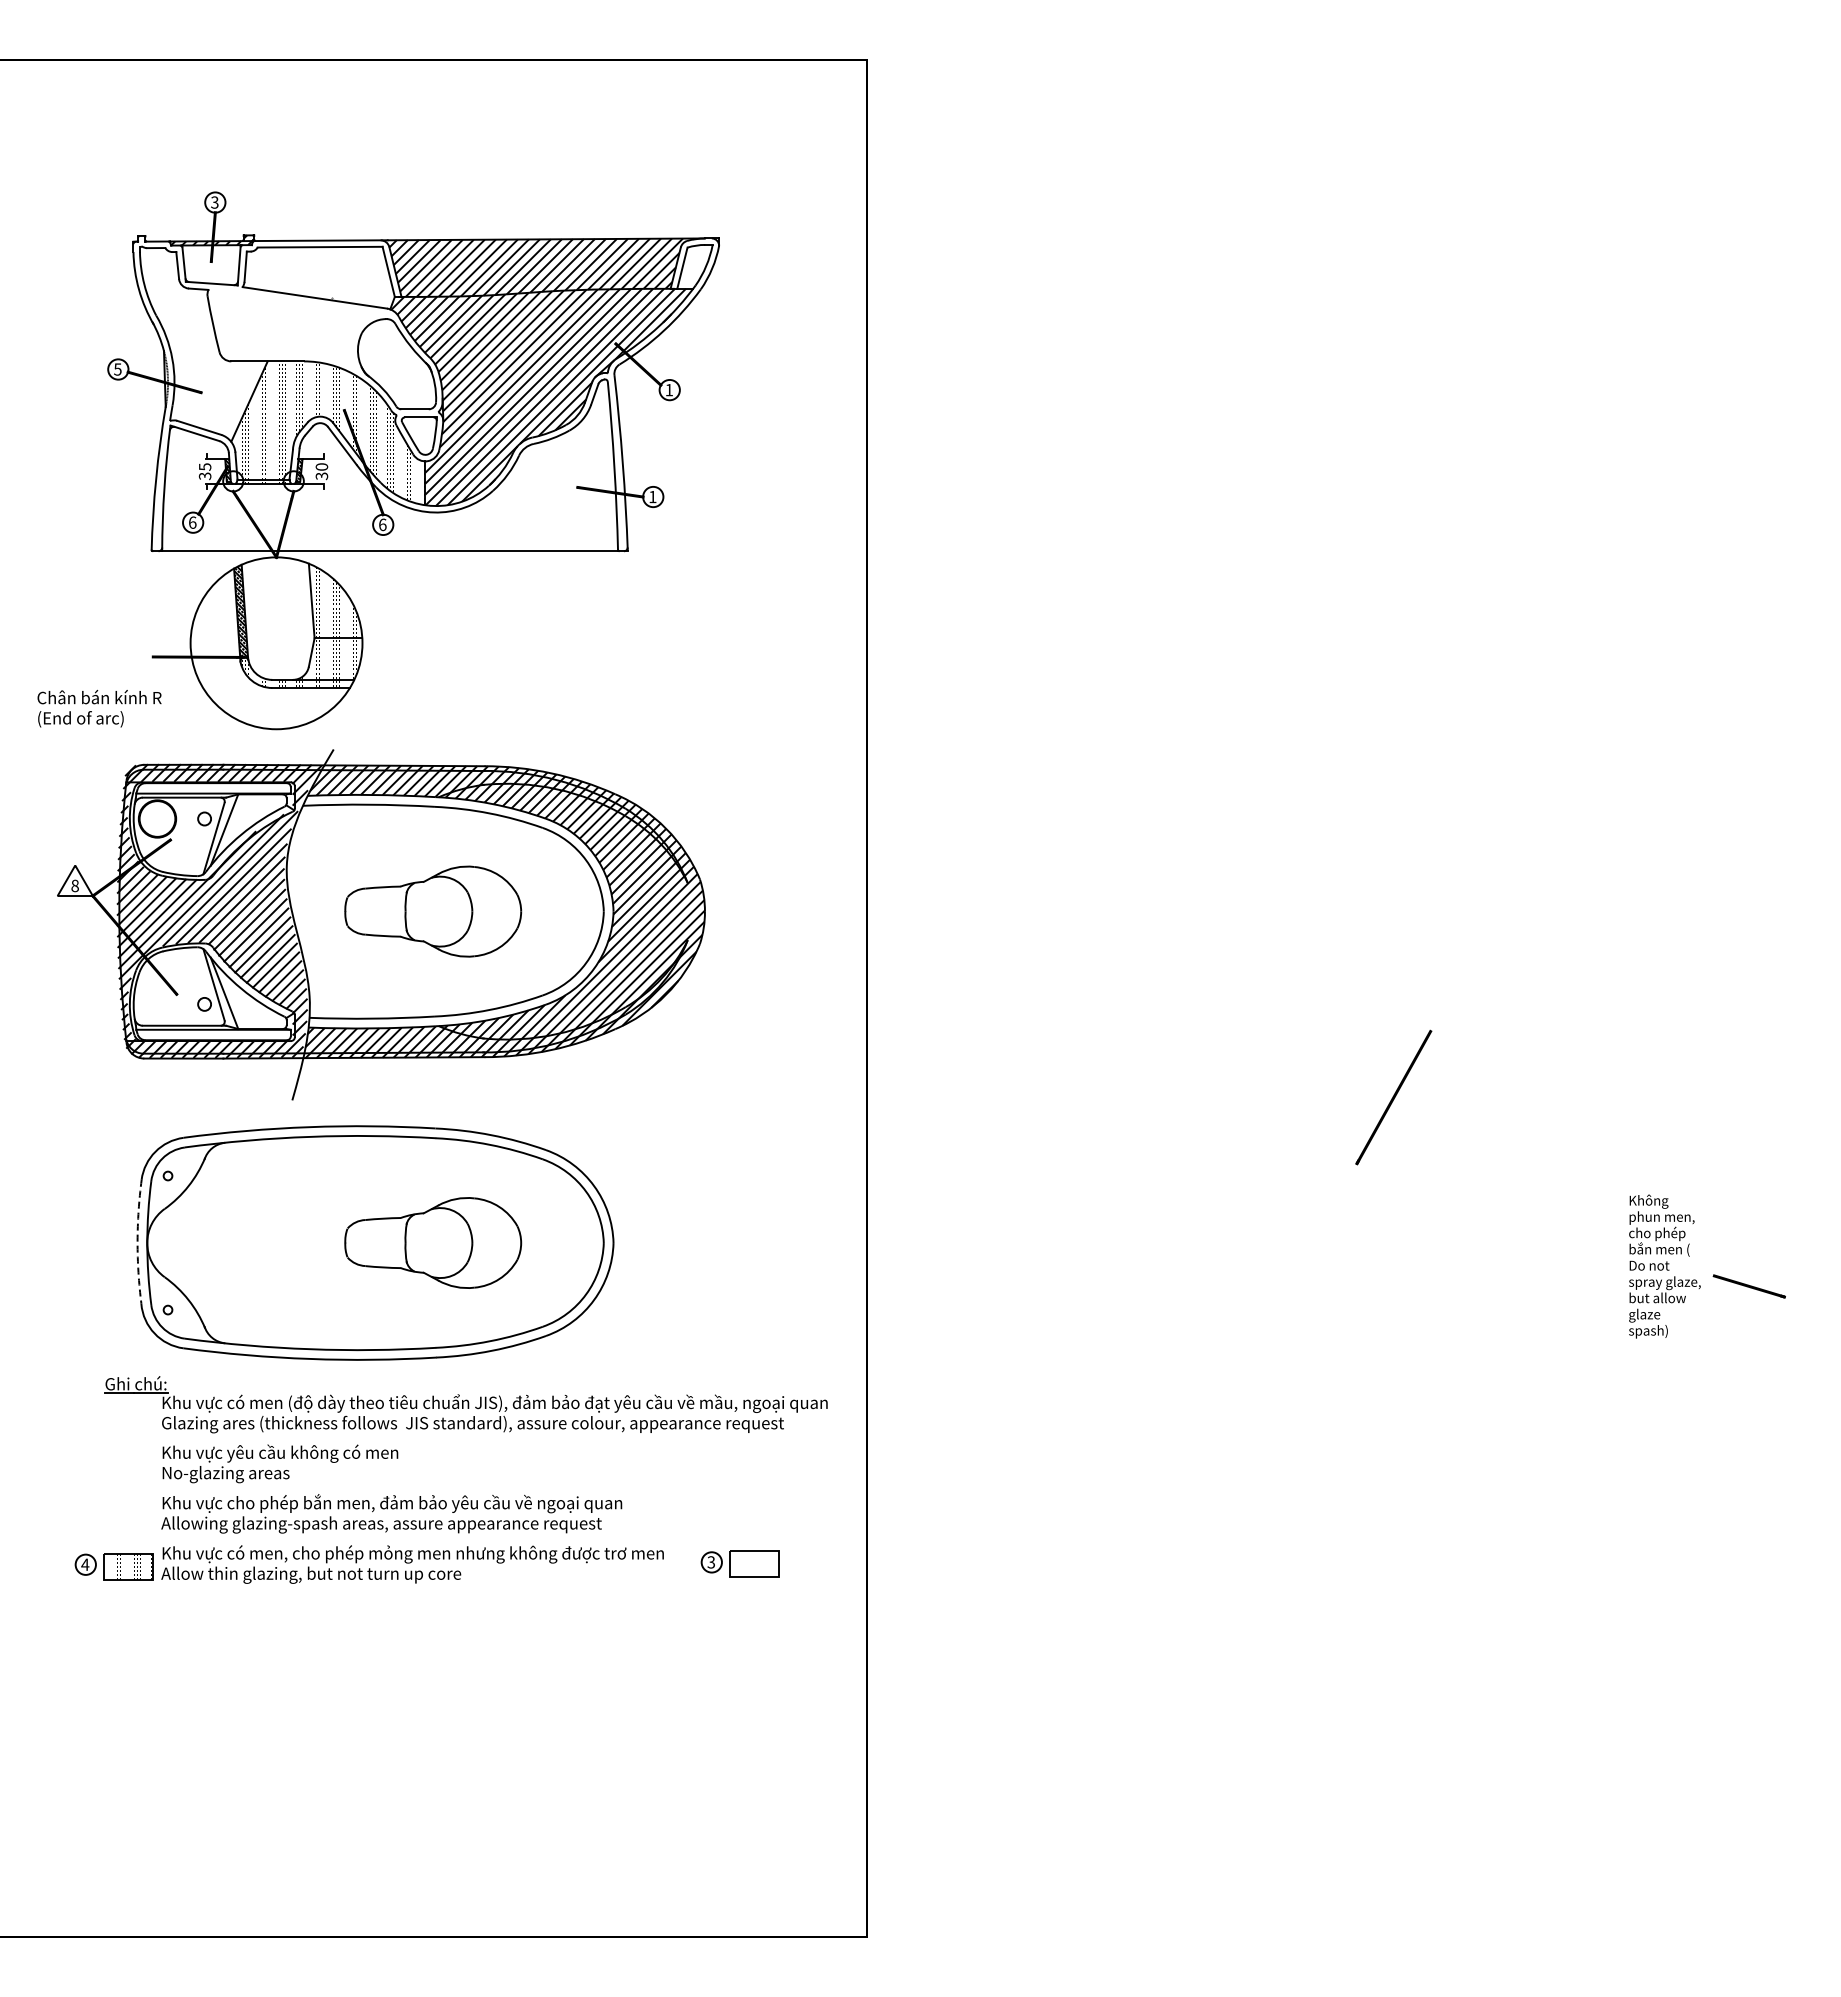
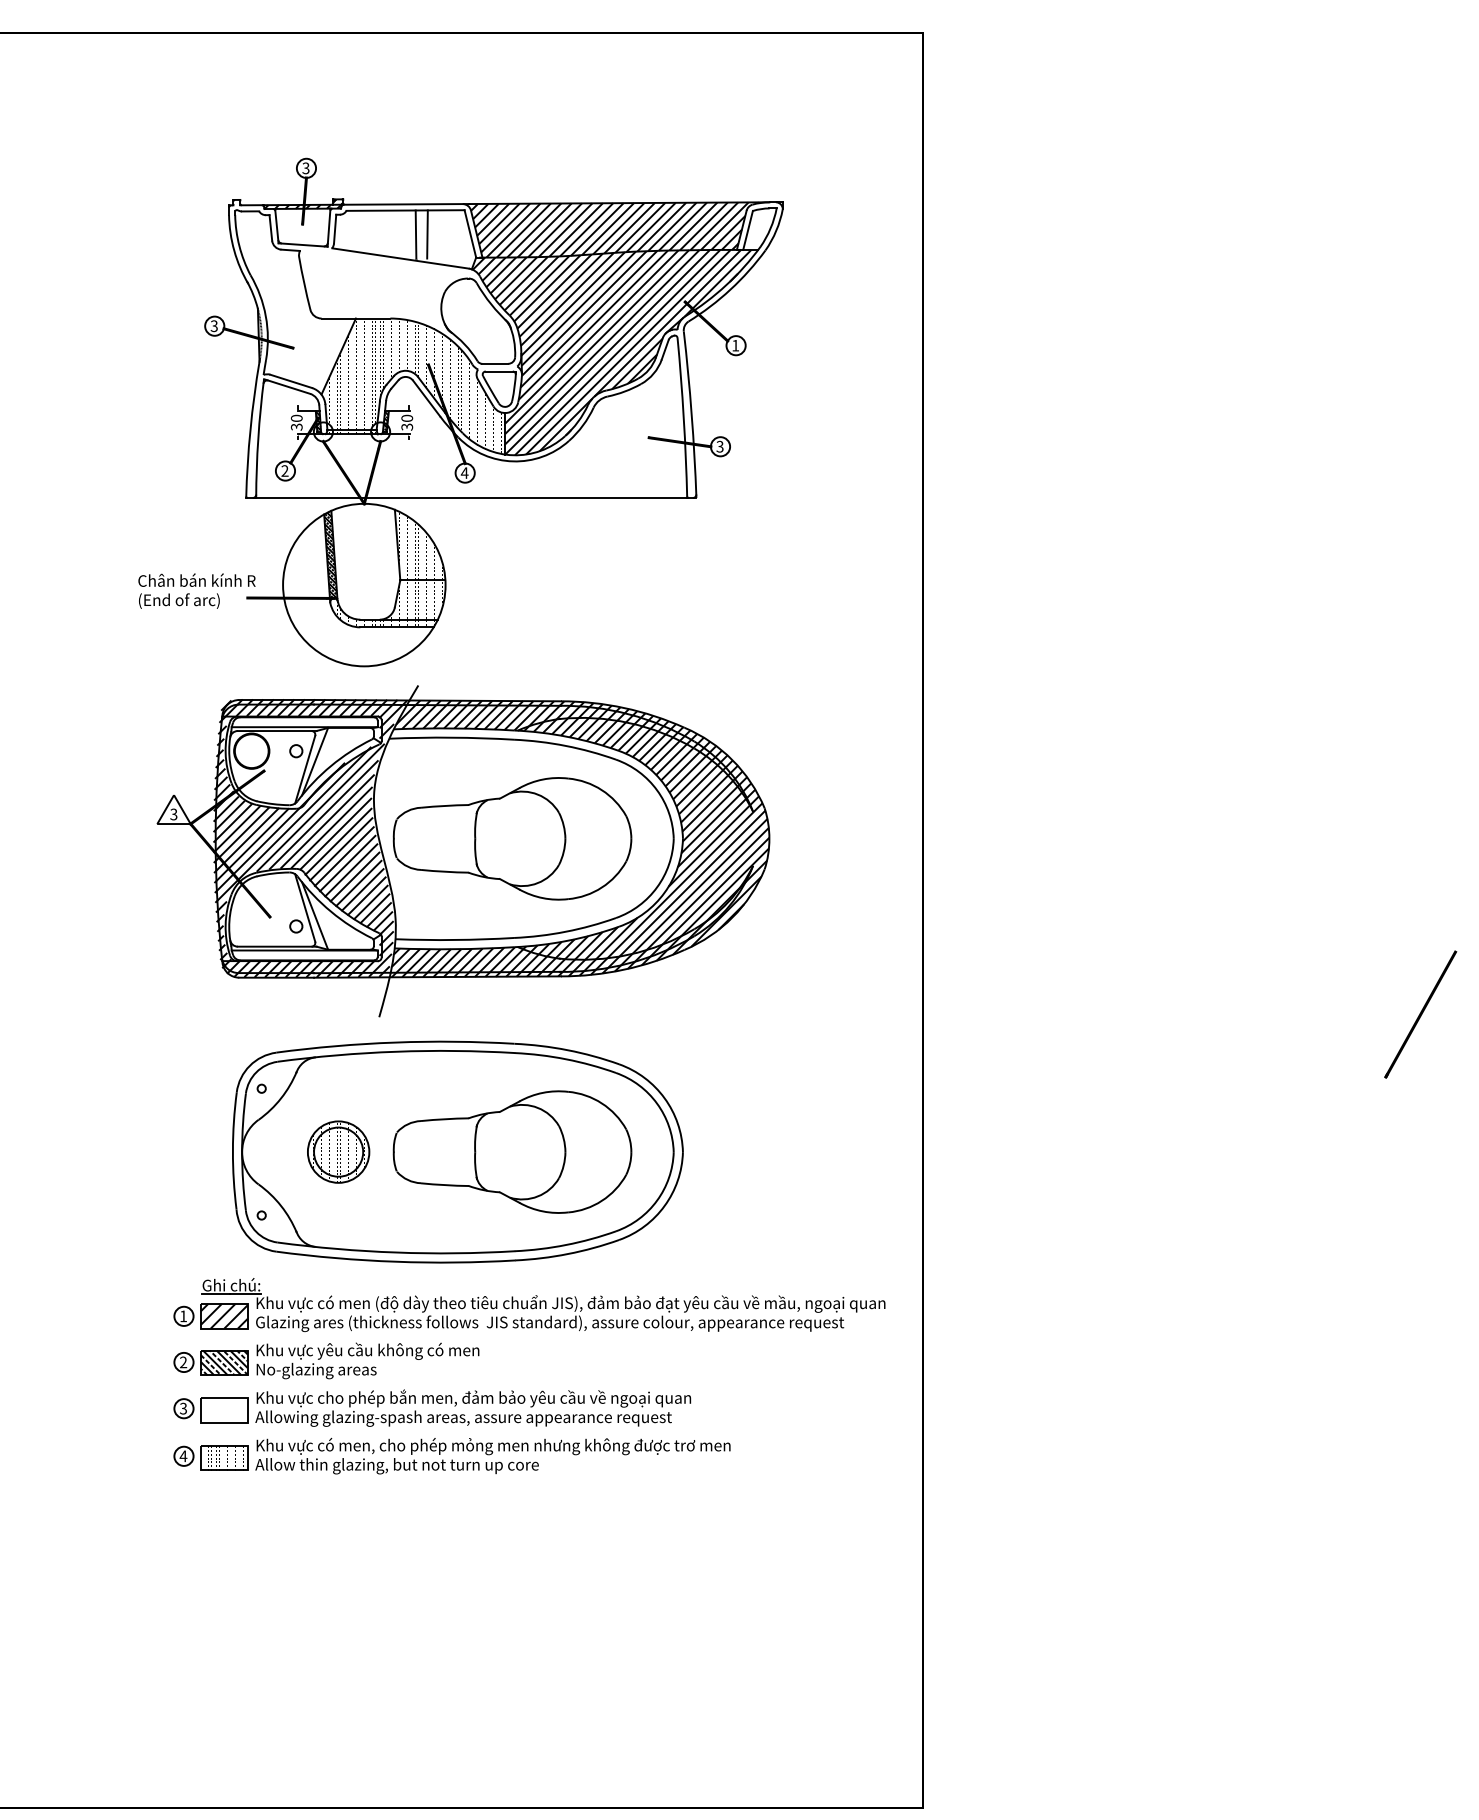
line: (330, 272) -> (415, 234), added
line: (343, 272) -> (427, 234), added
text: (117, 368) -> (213, 325), 5 -> 3
text: (204, 466) -> (296, 417), 35 -> 30
text: (652, 496) -> (719, 446), 1 -> 3
text: (192, 522) -> (284, 470), 6 -> 2
text: (382, 524) -> (464, 472), 6 -> 4
text: (99, 708) -> (196, 590), moved
text: (74, 885) -> (173, 814), 8 -> 3
part: (432, 911) -> (511, 838), size x1.43
arc: (137, 1241) -> (232, 1150), dashed -> solid
part: (249, 1242) -> (338, 1151), added
part: (432, 1242) -> (511, 1151), size x1.43
part: (113, 1416) -> (210, 1316), added
part: (113, 1465) -> (210, 1362), added
part: (739, 1563) -> (210, 1409), moved

